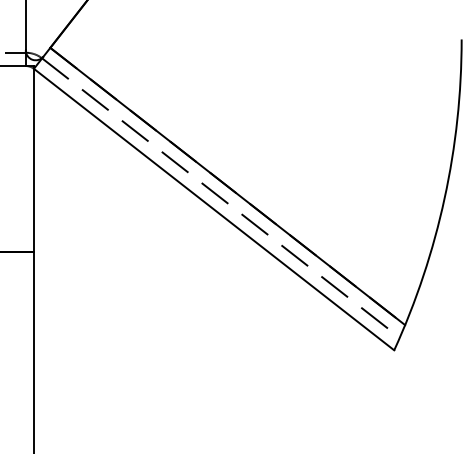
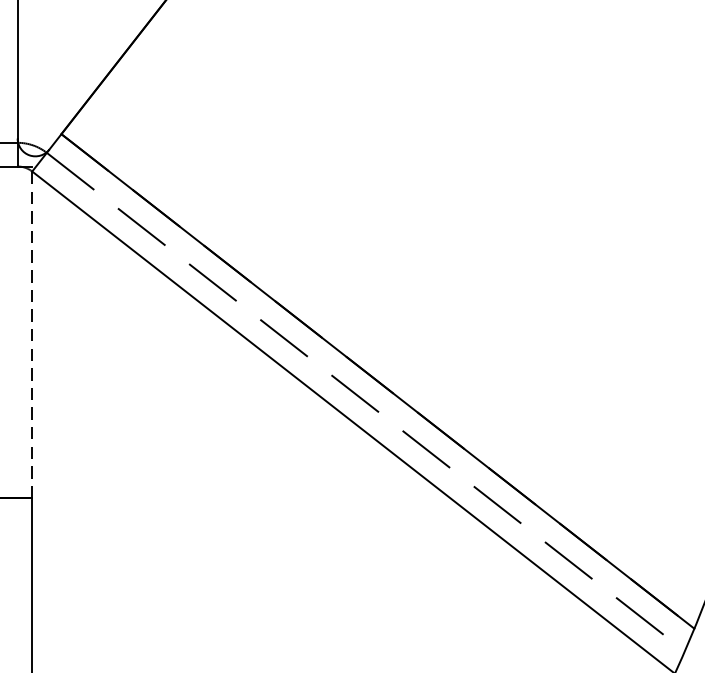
line: (33, 158) -> (31, 331), solid -> dashed

